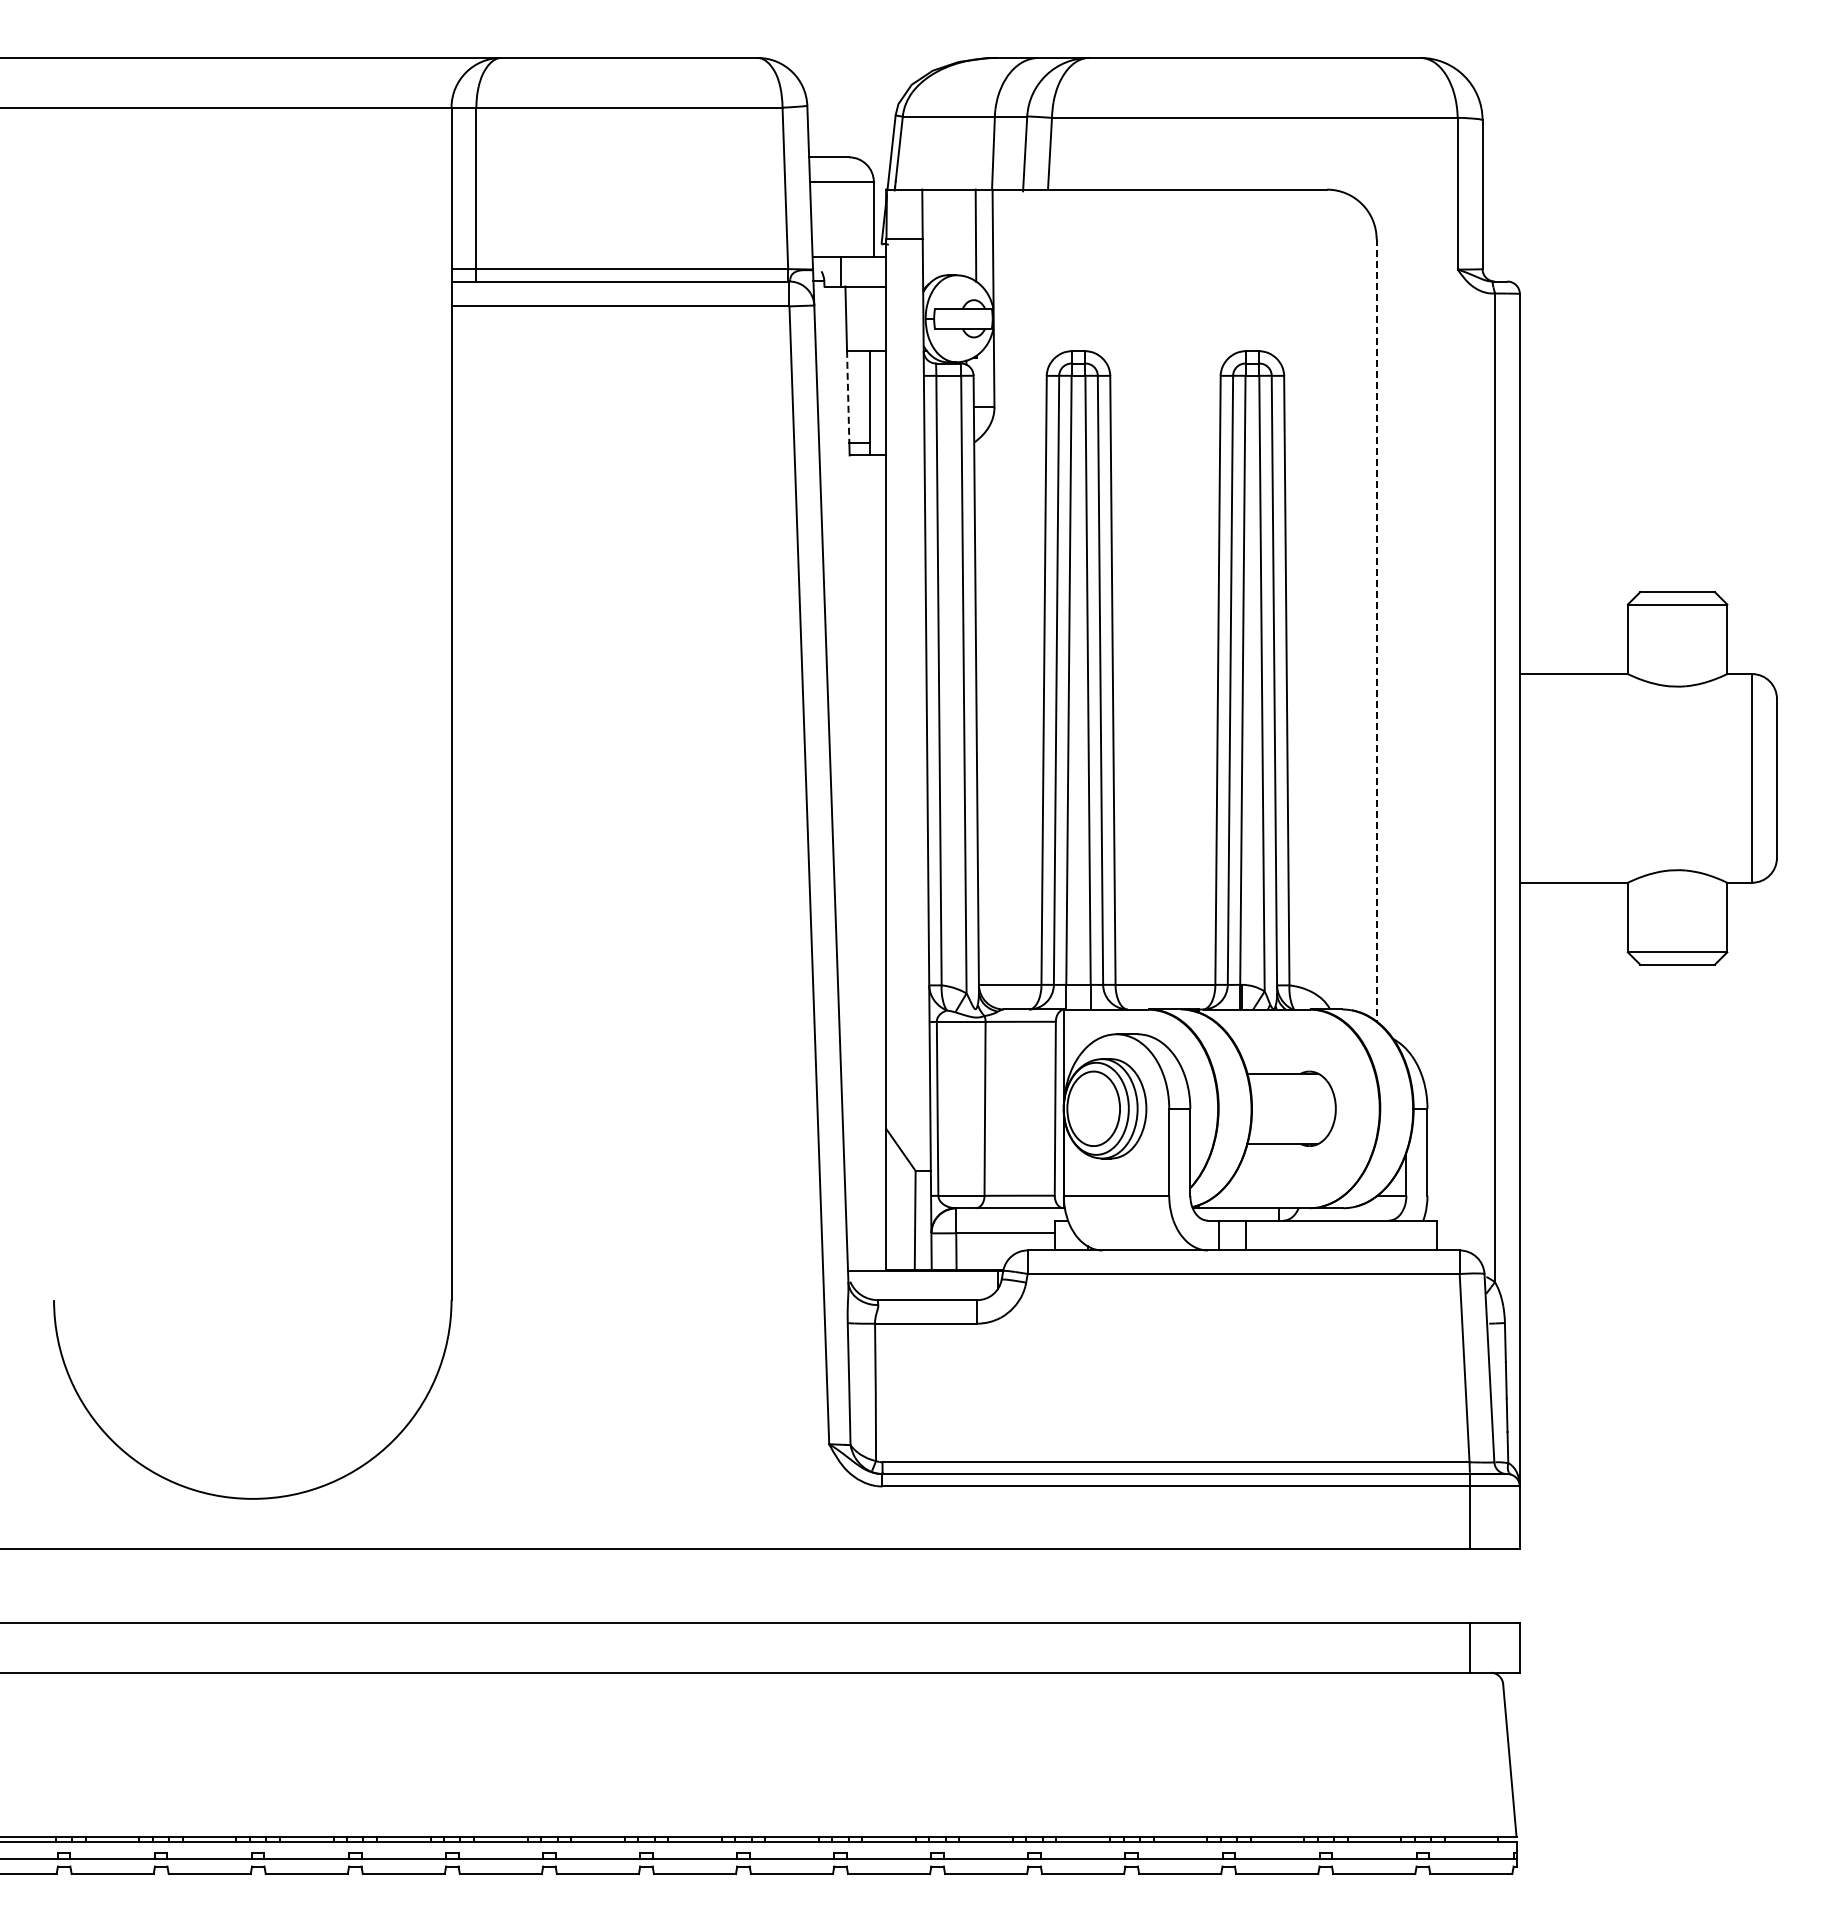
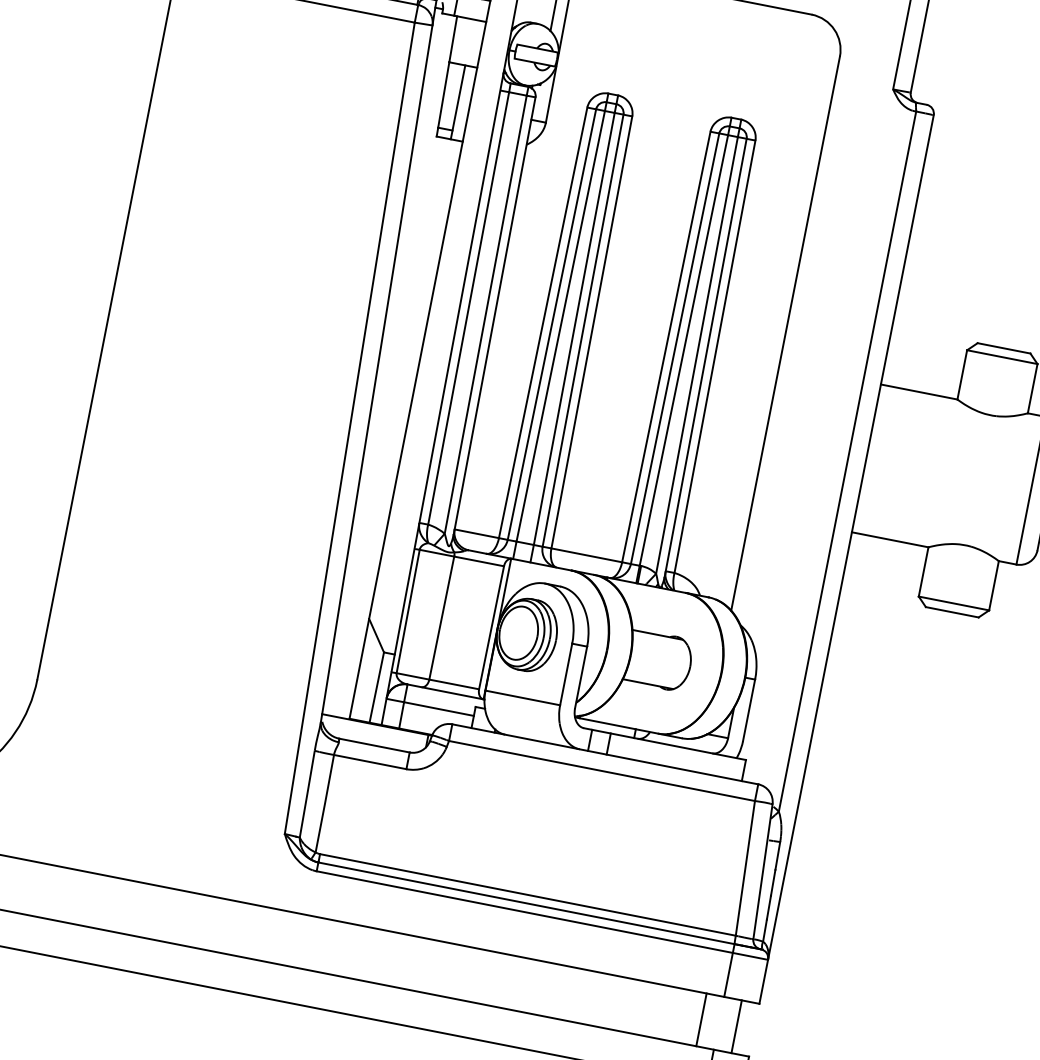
line: (848, 397) -> (443, 95), dashed -> solid
line: (1376, 631) -> (785, 334), dashed -> solid
line: (1445, 1585) -> (701, 1019), added
line: (1494, 1585) -> (736, 1026), added

